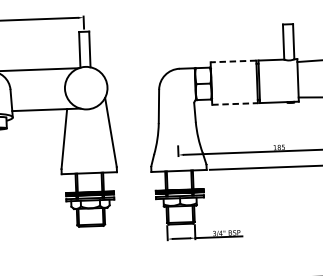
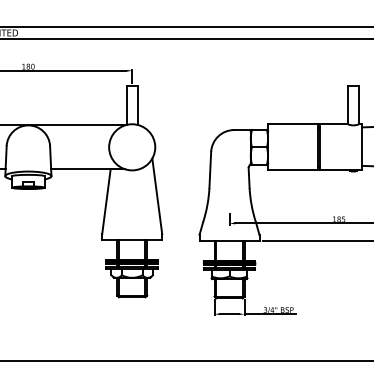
line: (233, 61) -> (292, 124), dashed -> solid
line: (234, 104) -> (292, 170), dashed -> solid

